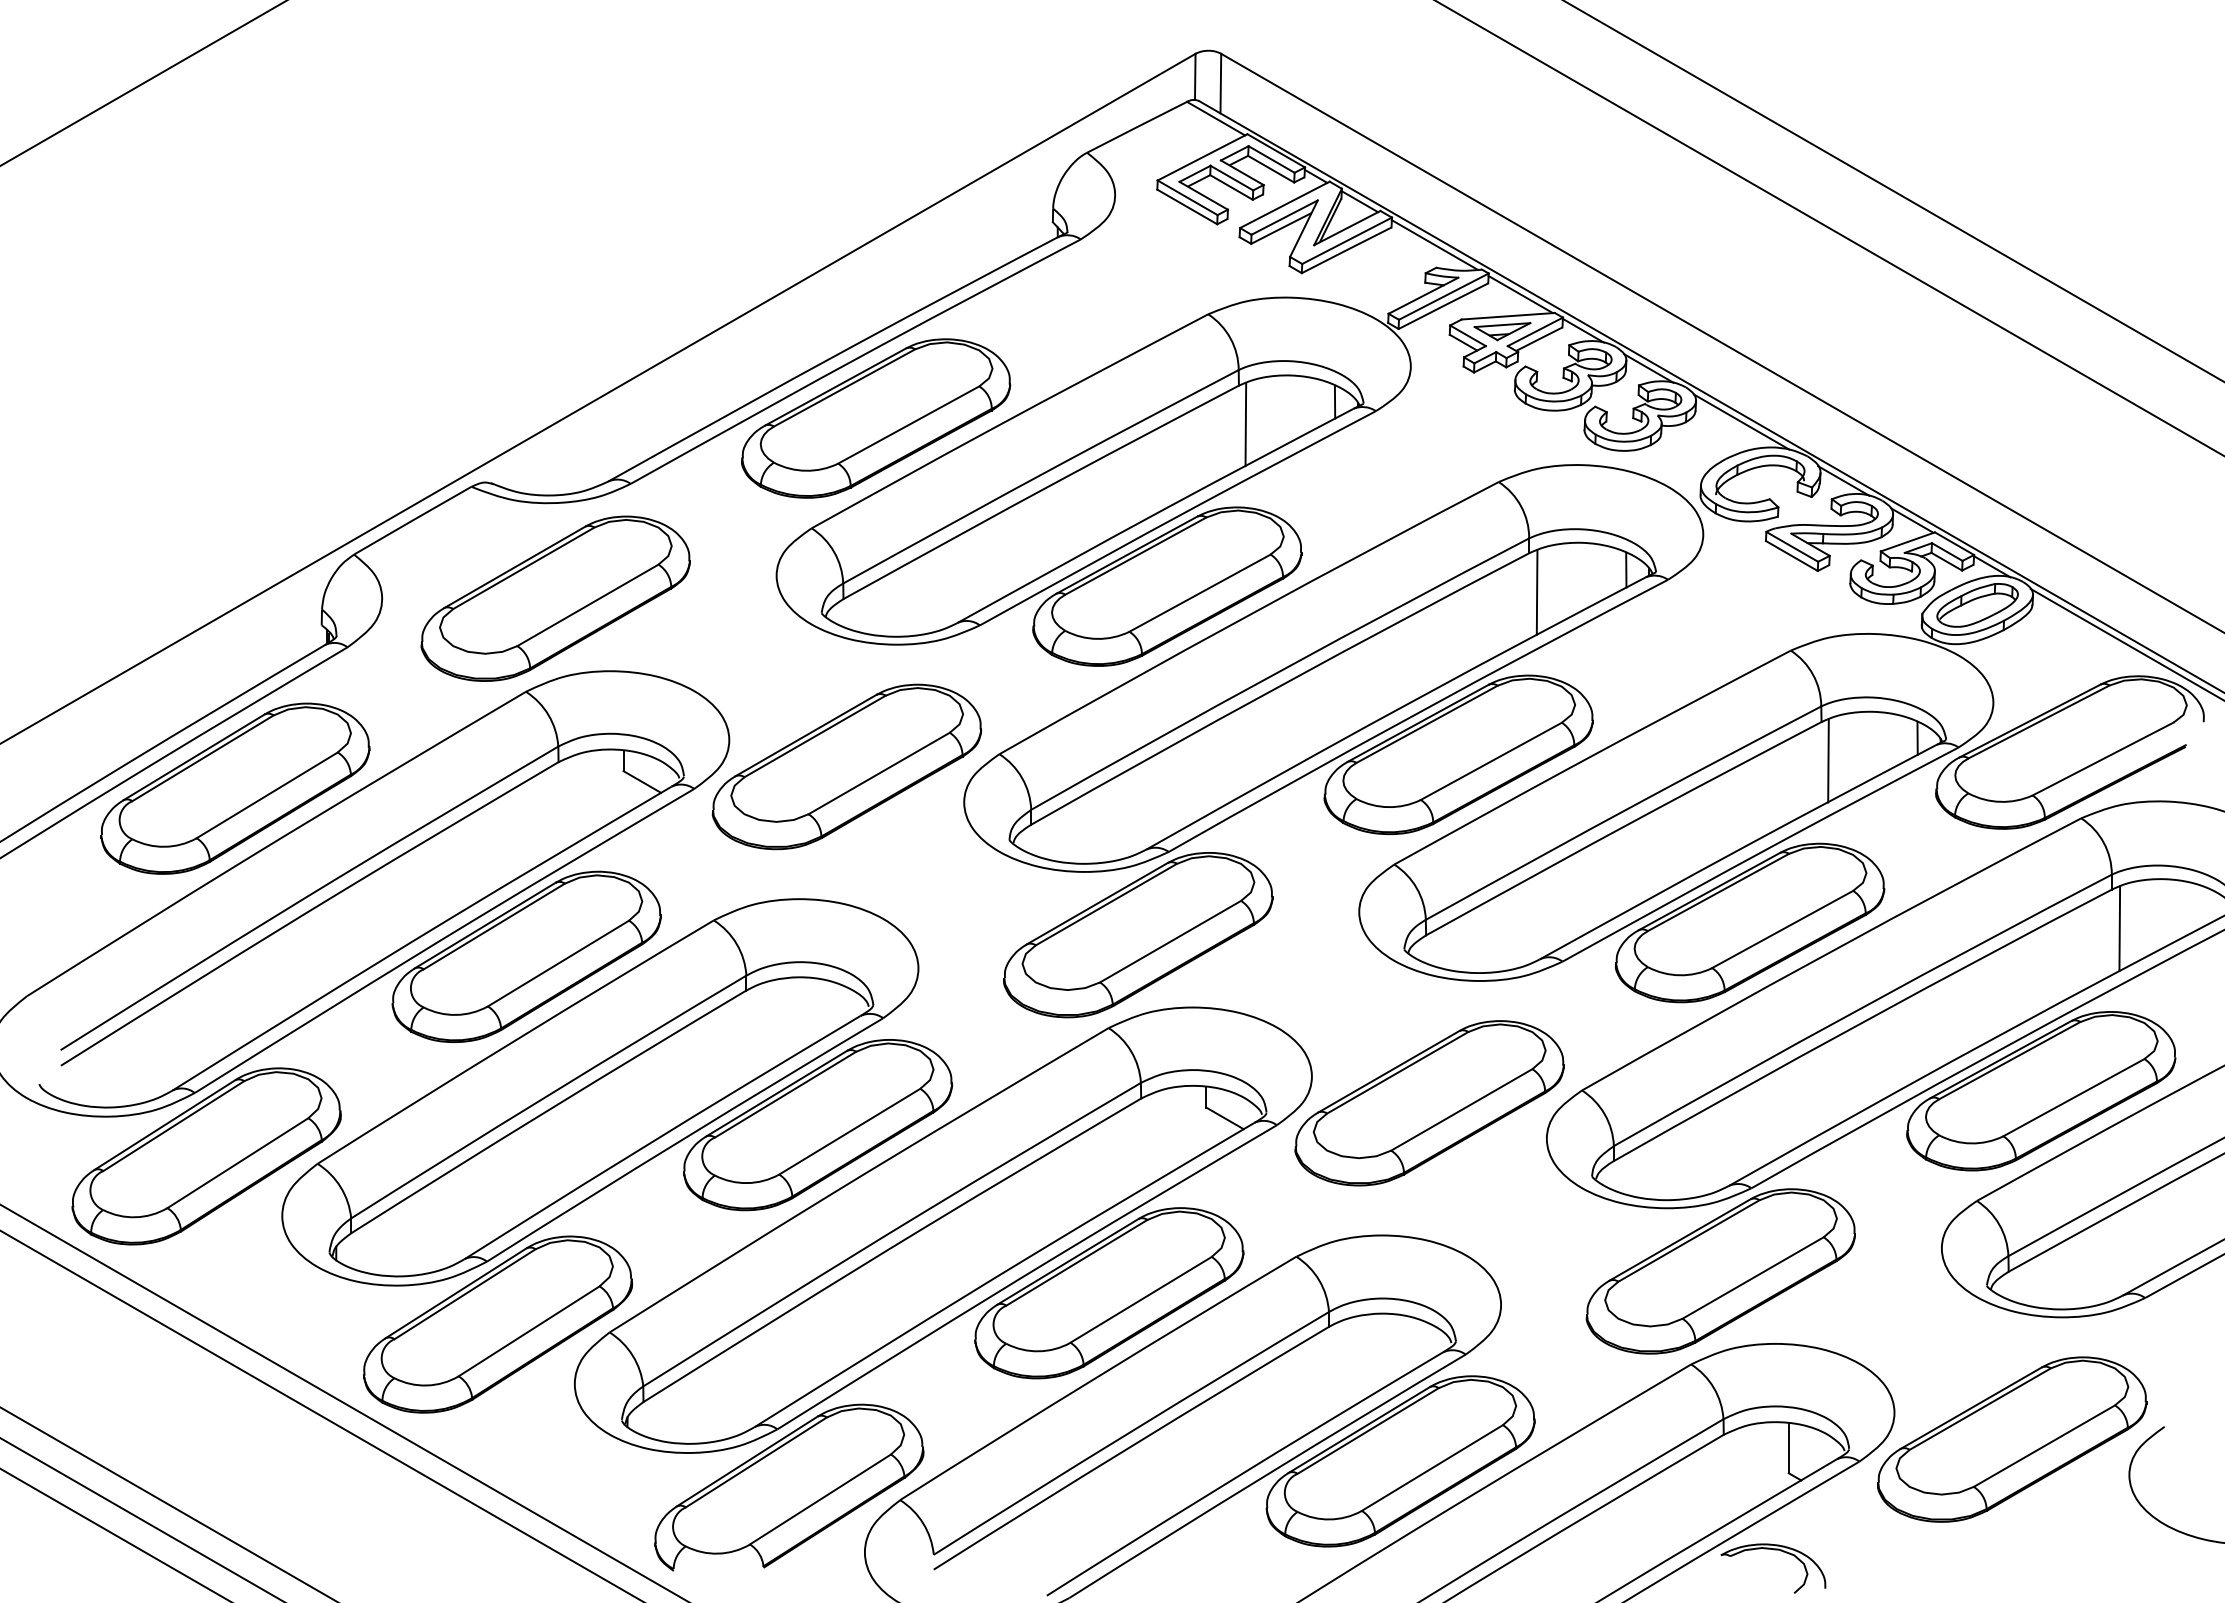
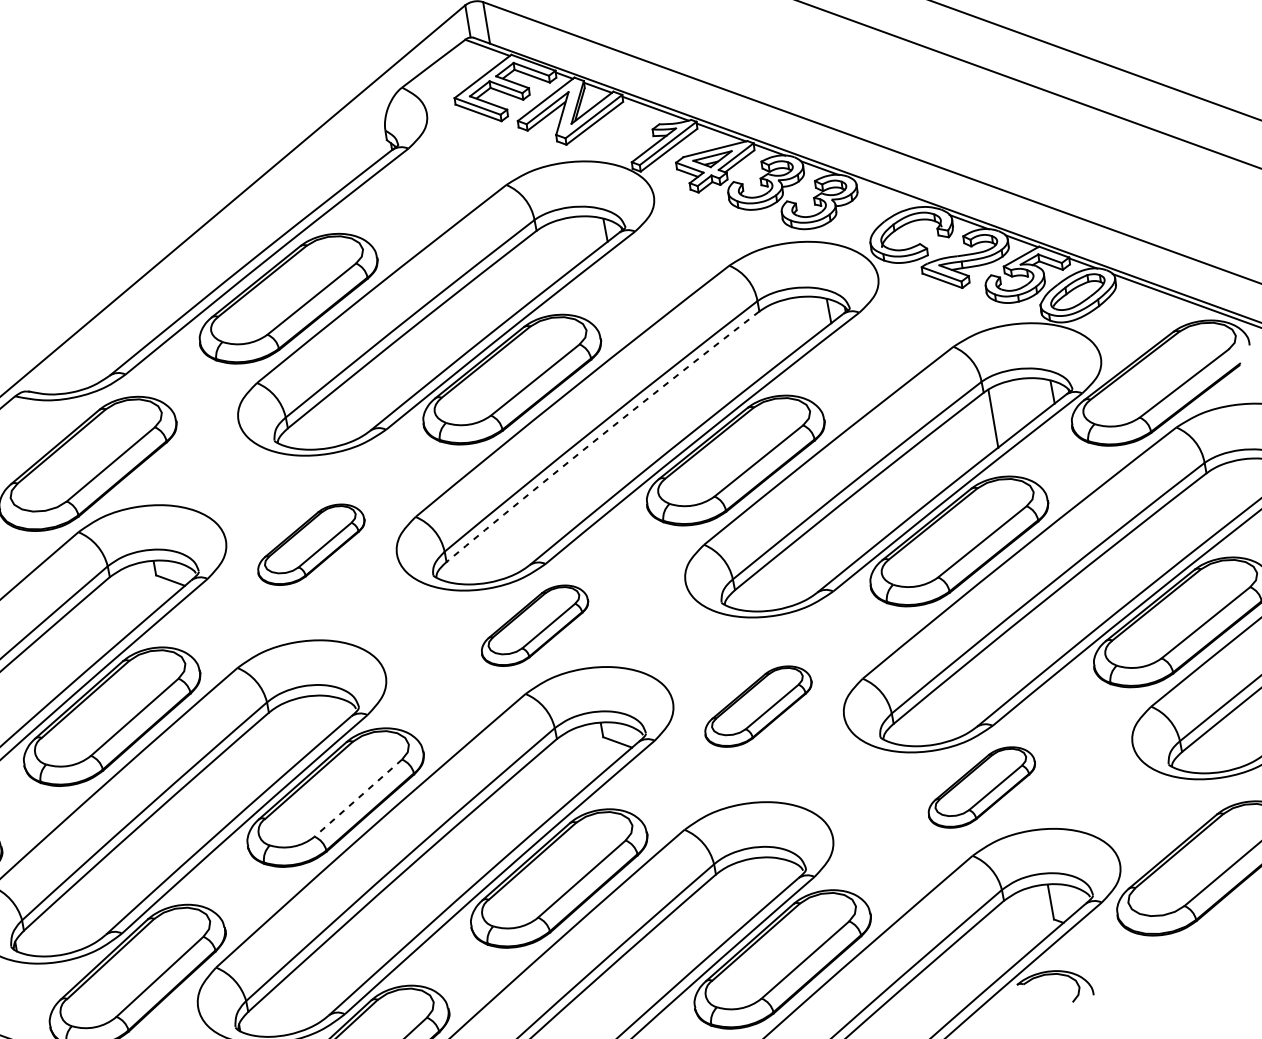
line: (1741, 421) -> (890, 193), removed
line: (1245, 424) -> (546, 257), removed
line: (1536, 592) -> (769, 337), removed
arc: (1279, 686) -> (602, 435), solid -> dashed
part: (846, 766) -> (310, 544), size x0.6
line: (2119, 928) -> (1216, 499), removed
part: (1138, 935) -> (534, 625), size x0.6
part: (1429, 1103) -> (758, 706), size x0.6
line: (849, 1131) -> (358, 798), solid -> dashed
part: (1720, 1271) -> (981, 787), size x0.6

